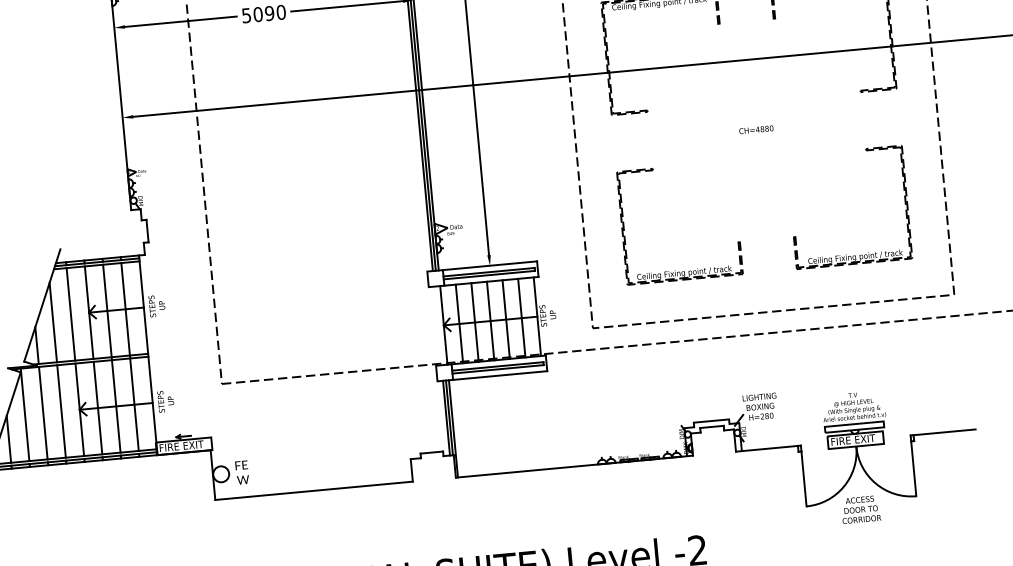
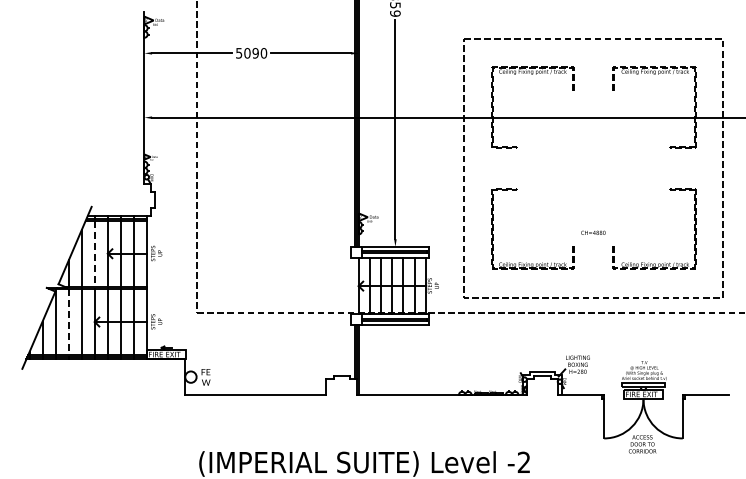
text: (756, 129) -> (593, 232), moved
line: (70, 315) -> (94, 254), solid -> dashed
line: (43, 413) -> (68, 322), solid -> dashed

